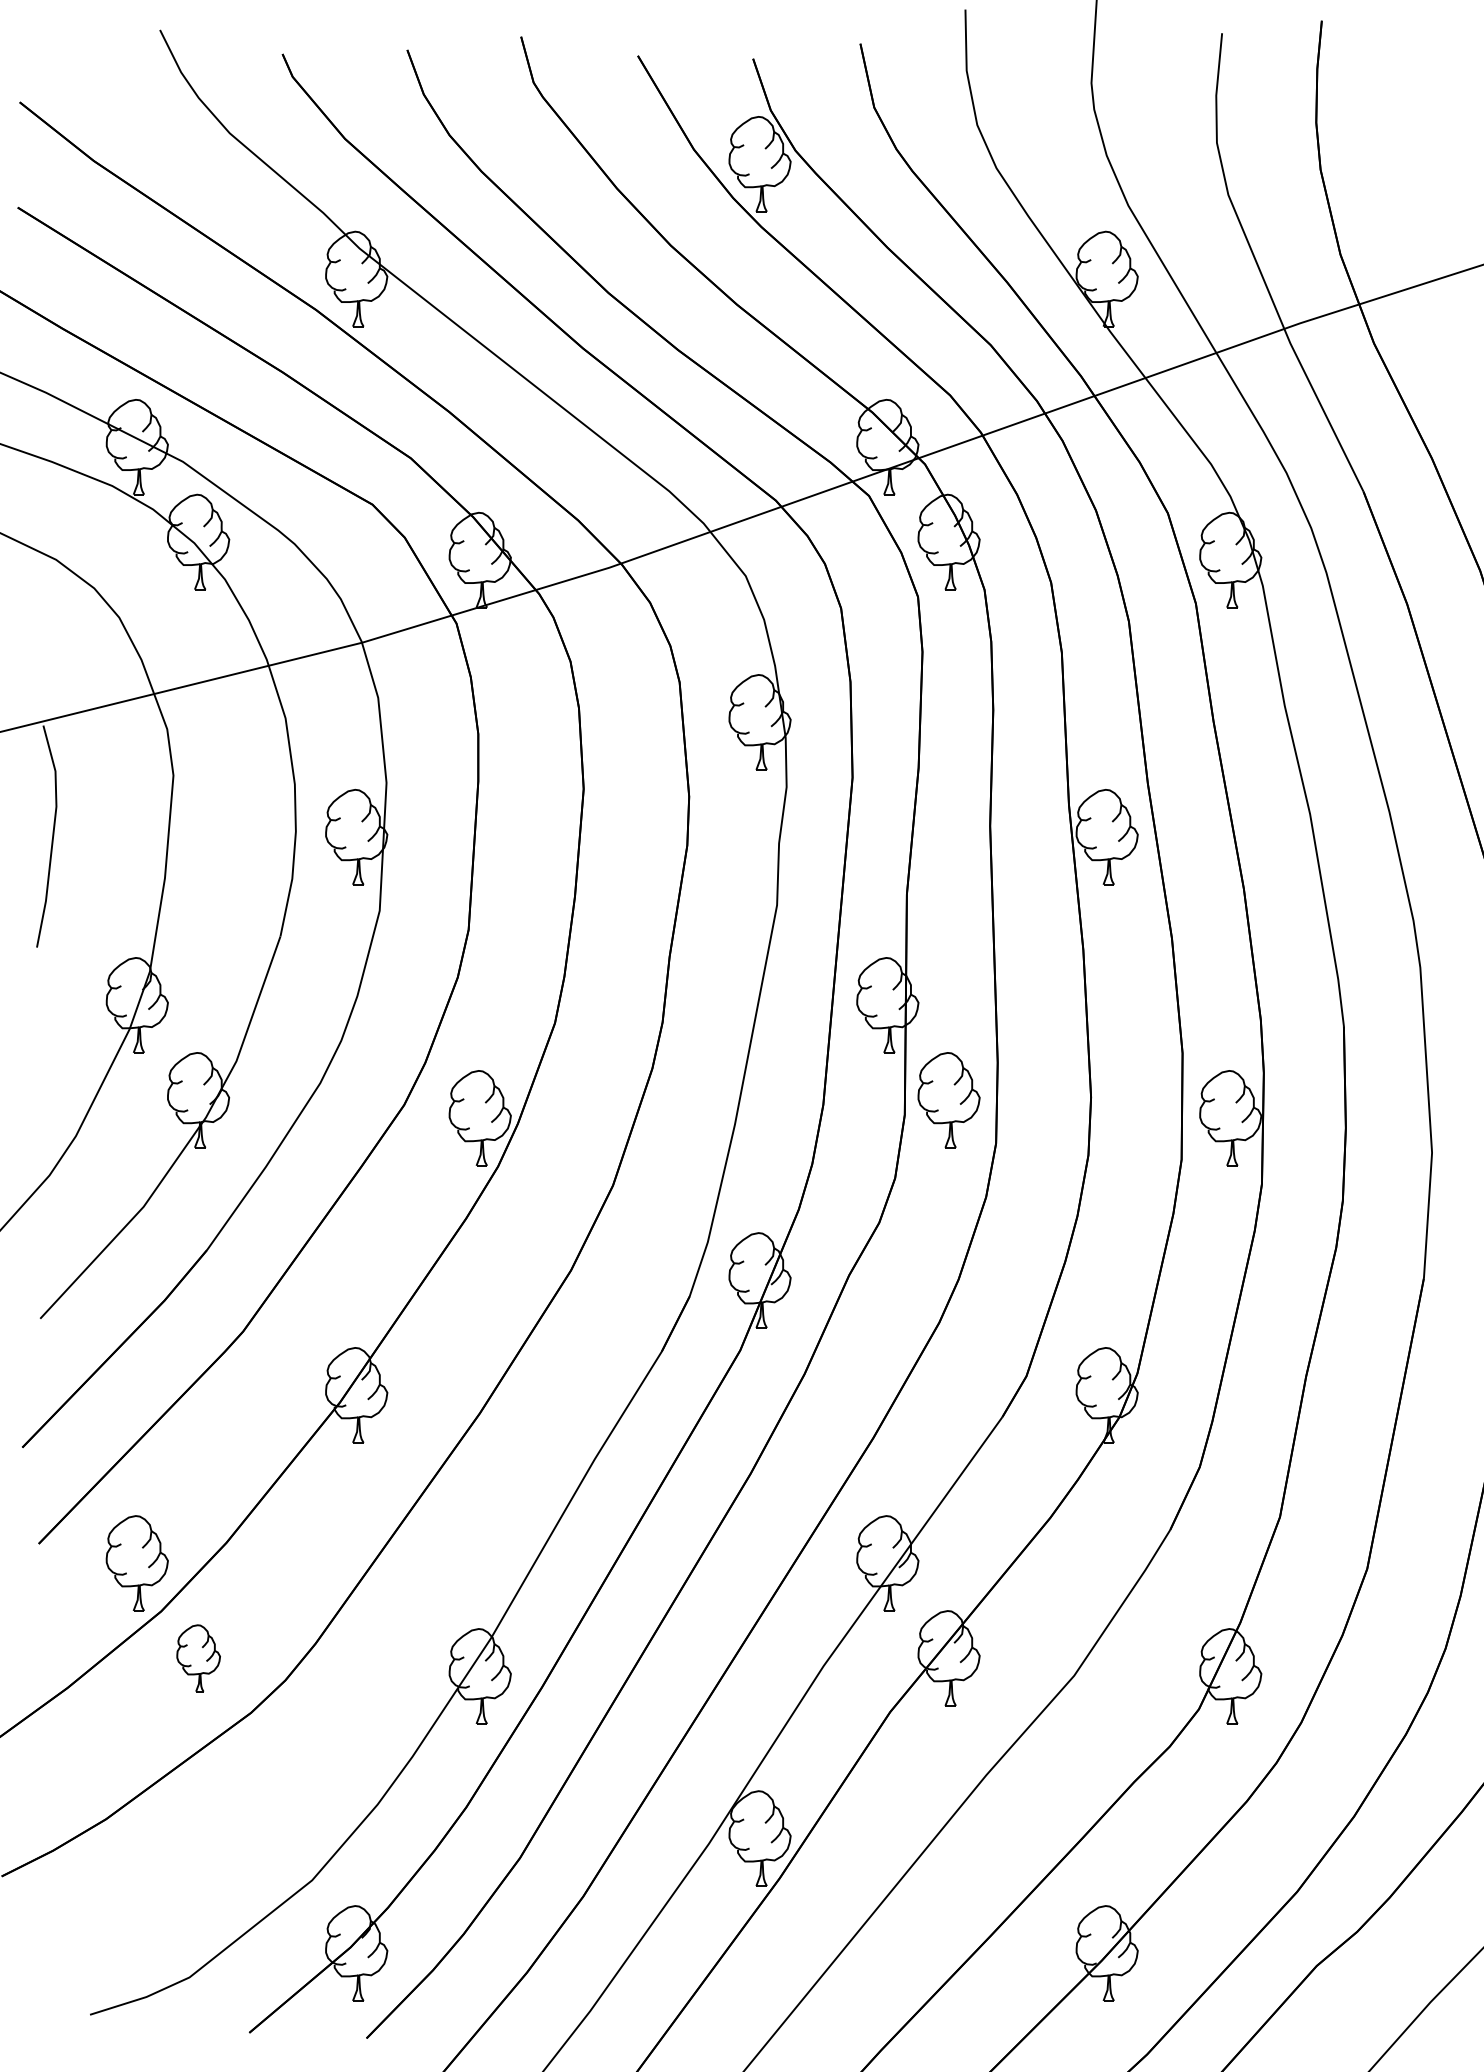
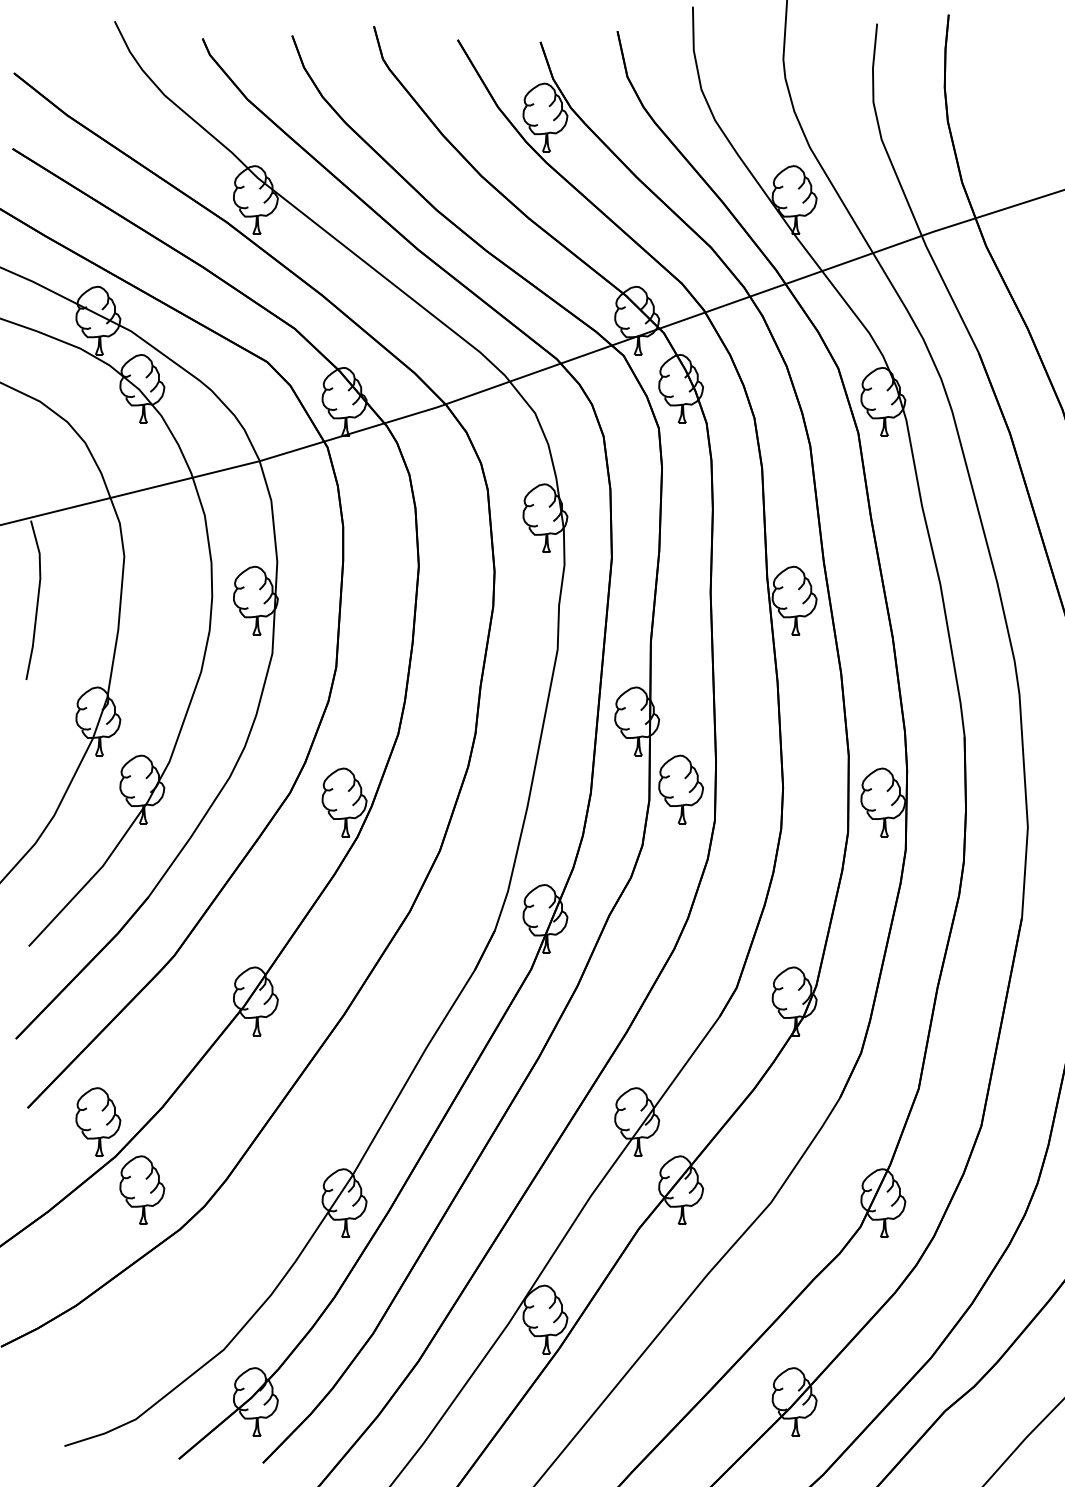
part: (198, 1658) -> (142, 1190), size x1.43

